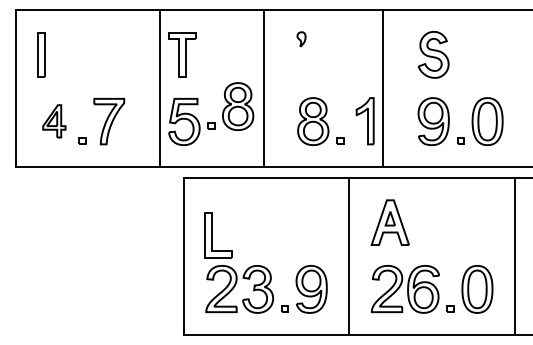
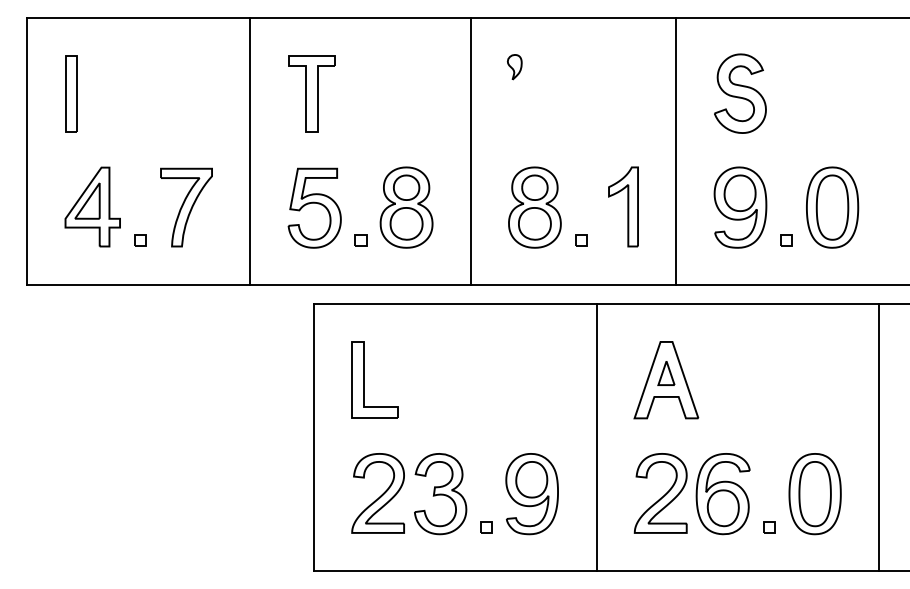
line: (159, 88) -> (250, 151), moved
line: (263, 88) -> (470, 151), moved
line: (383, 88) -> (676, 151), moved
part: (230, 106) -> (393, 207), moved
part: (54, 121) -> (93, 207), size x1.43
part: (218, 235) -> (374, 379), moved

